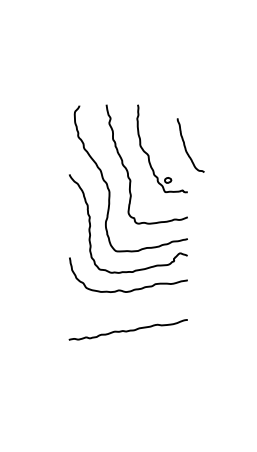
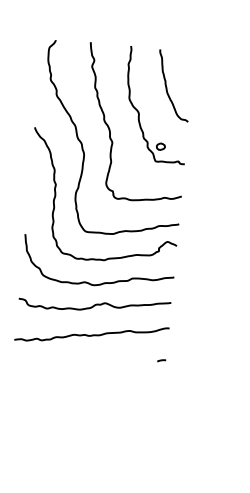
curve: (186, 147) -> (168, 87), moved
curve: (128, 306) -> (94, 304), added
curve: (183, 344) -> (161, 359), added

